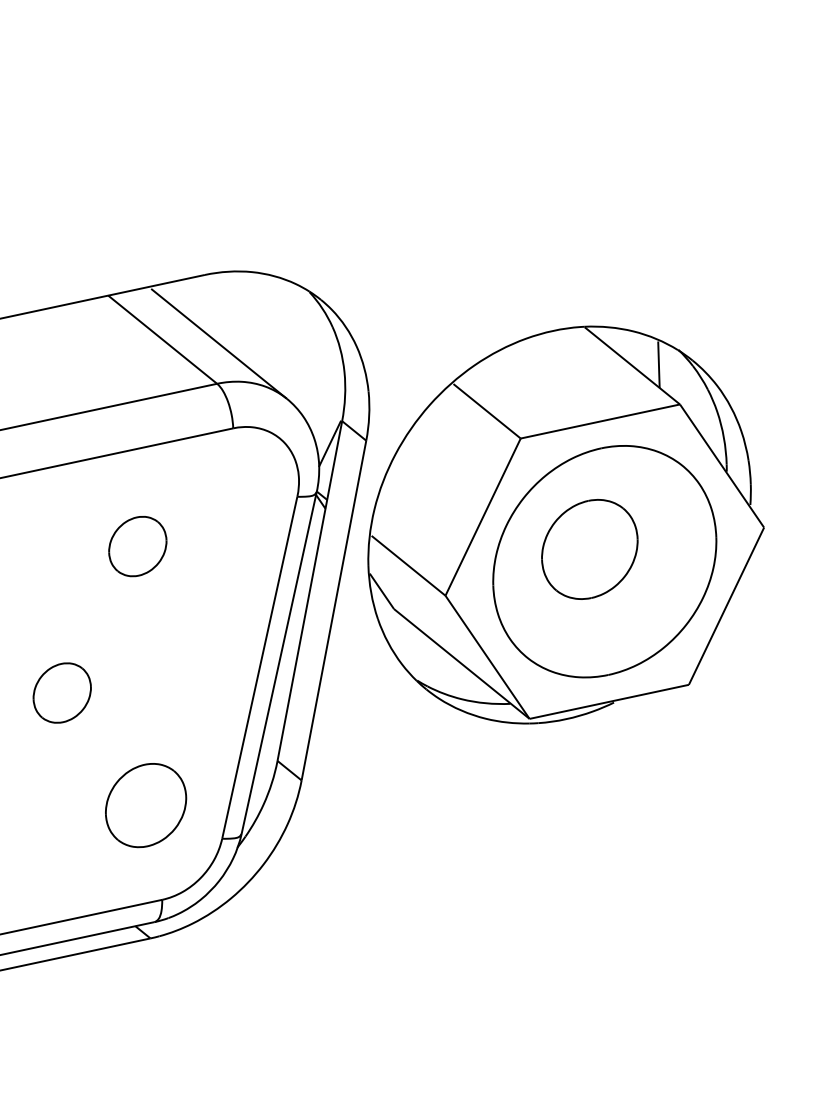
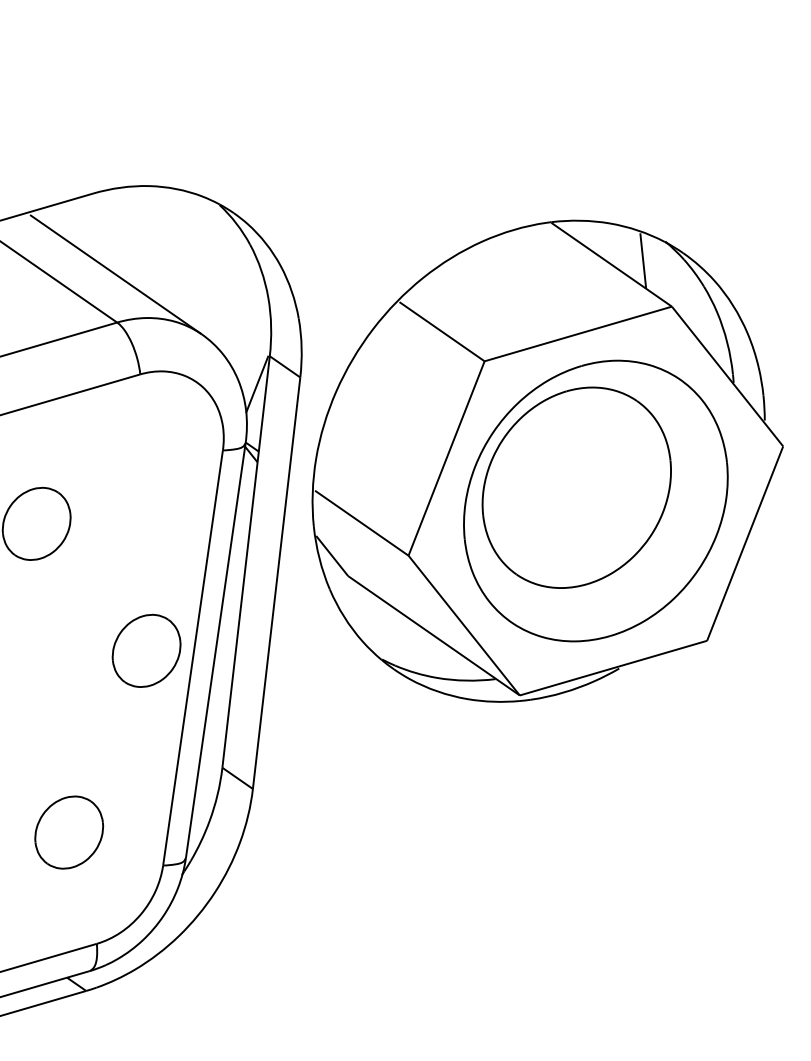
part: (589, 549) -> (576, 487), size x1.67
part: (221, 658) -> (146, 650), added
part: (145, 805) -> (68, 832), size x0.71

